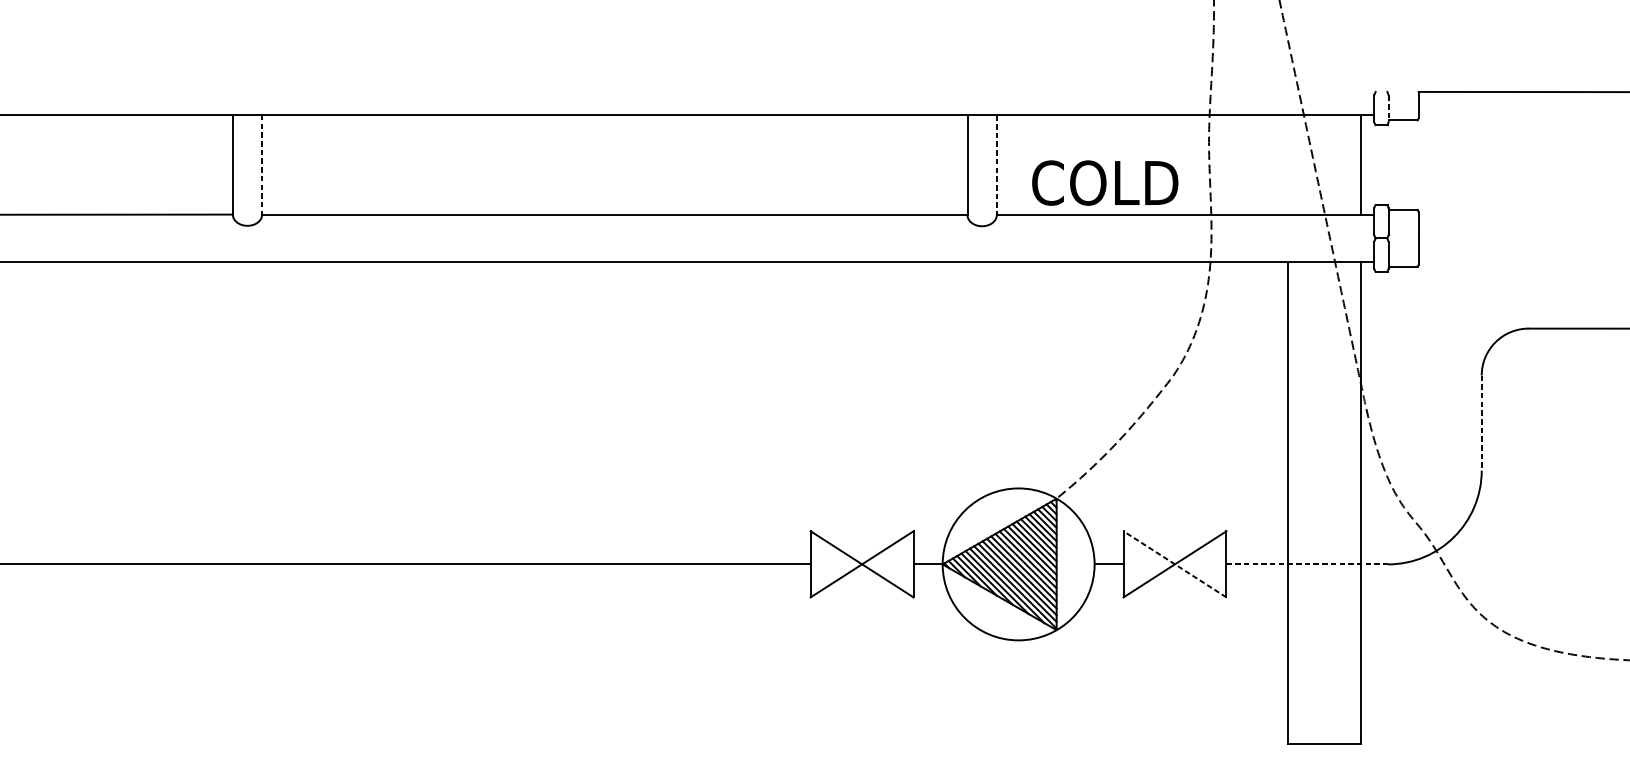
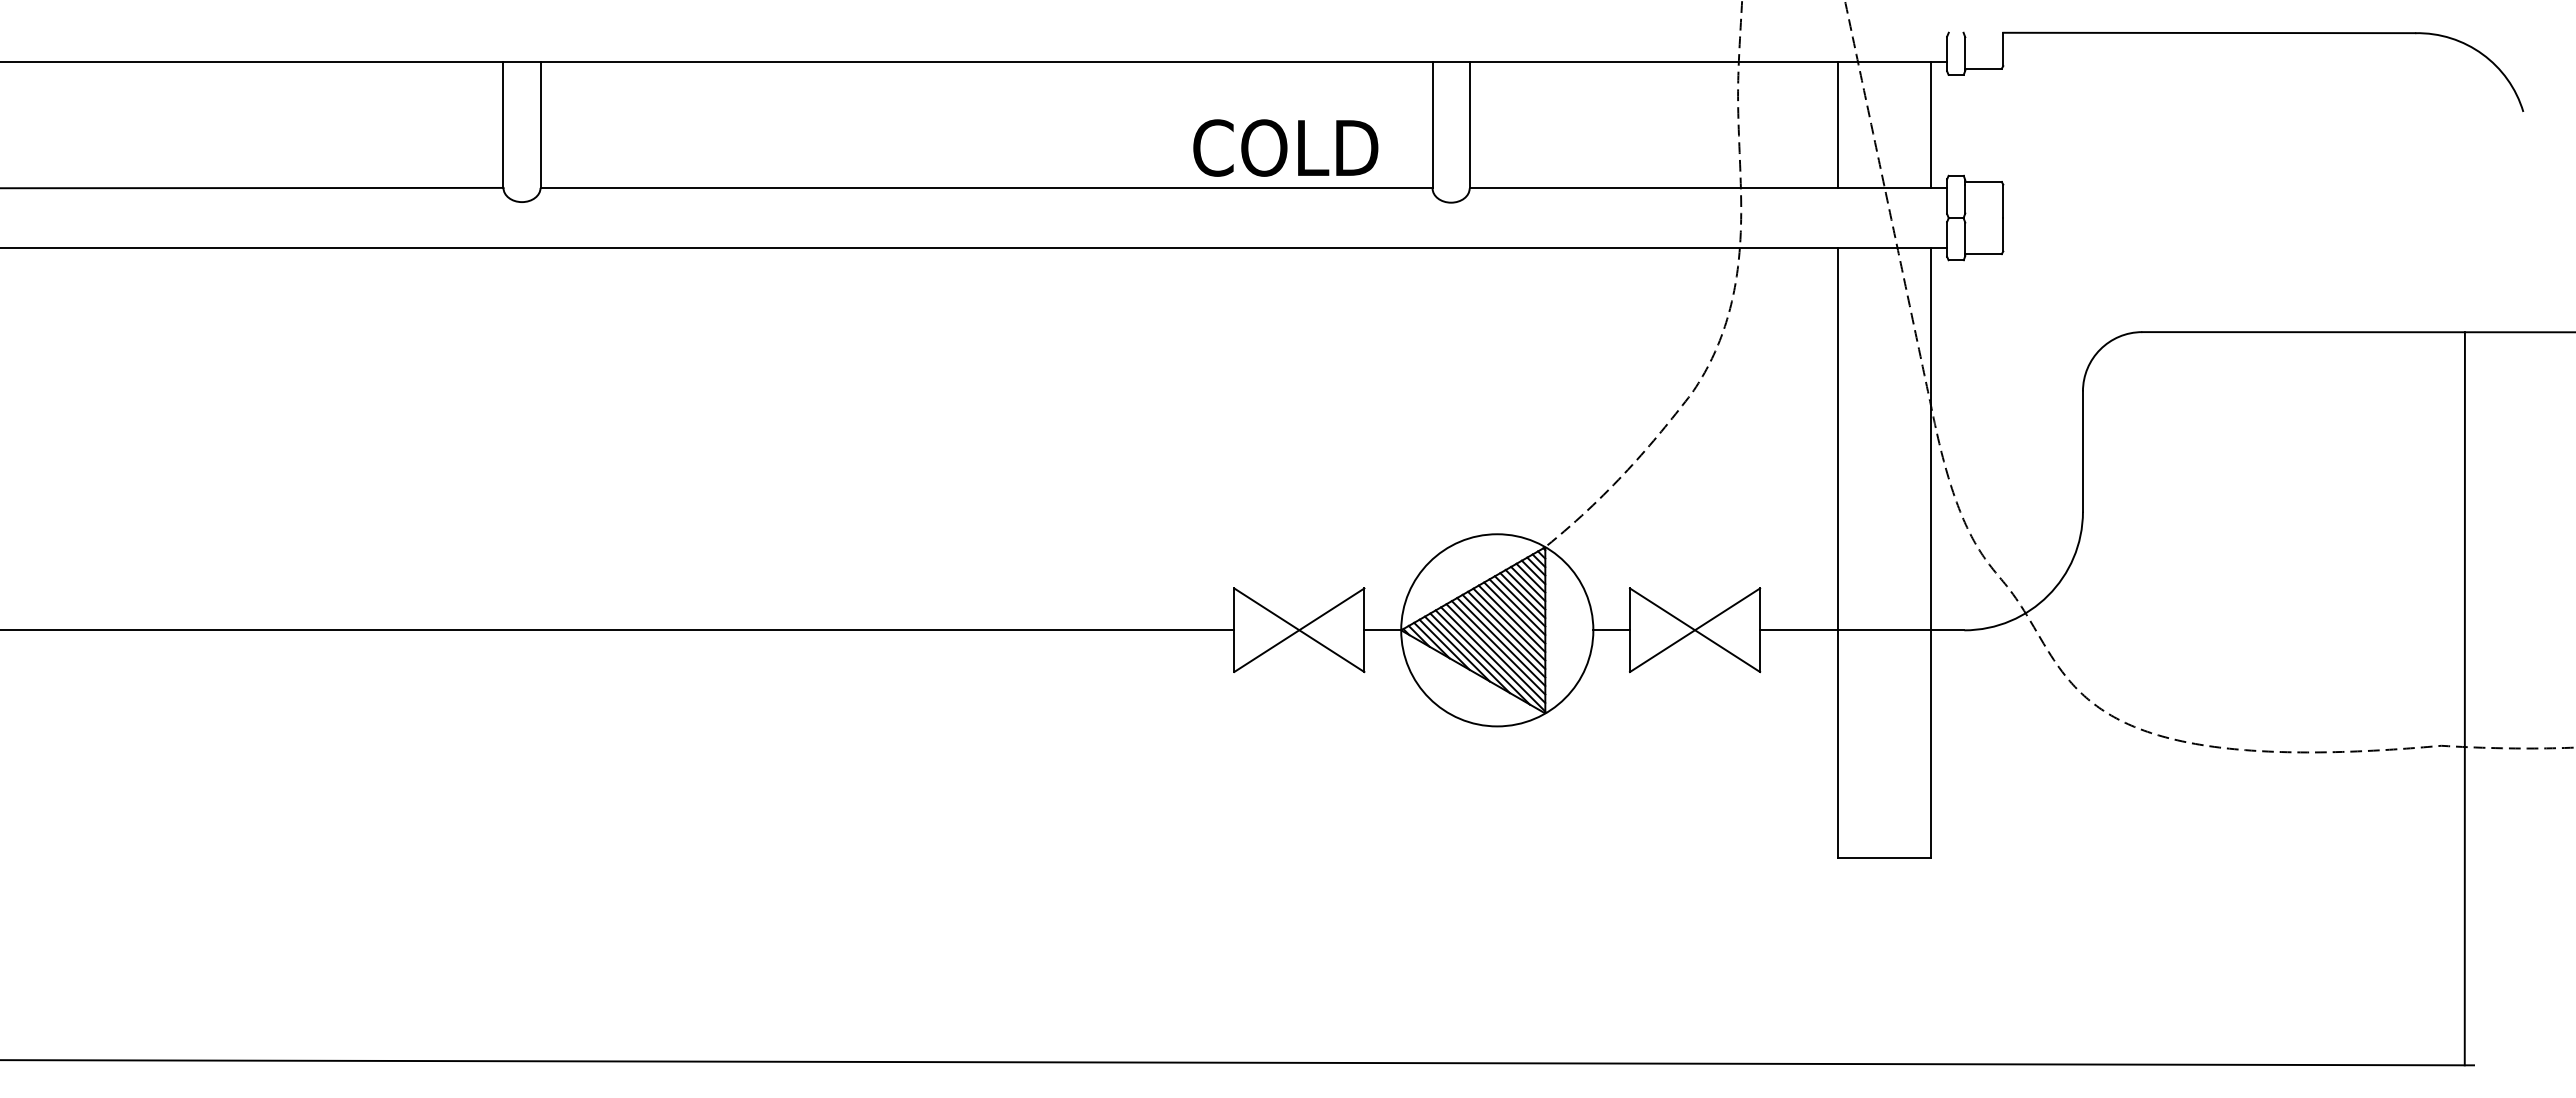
line: (1388, 109) -> (1965, 54), dashed -> solid
line: (262, 165) -> (540, 125), dashed -> solid
line: (996, 165) -> (1469, 125), dashed -> solid
line: (1287, 165) -> (1837, 125), added
text: (1104, 182) -> (1285, 147), moved
line: (1481, 423) -> (2082, 452), dashed -> solid
line: (1174, 563) -> (1694, 629), dashed -> solid
line: (1307, 564) -> (1862, 630), dashed -> solid

